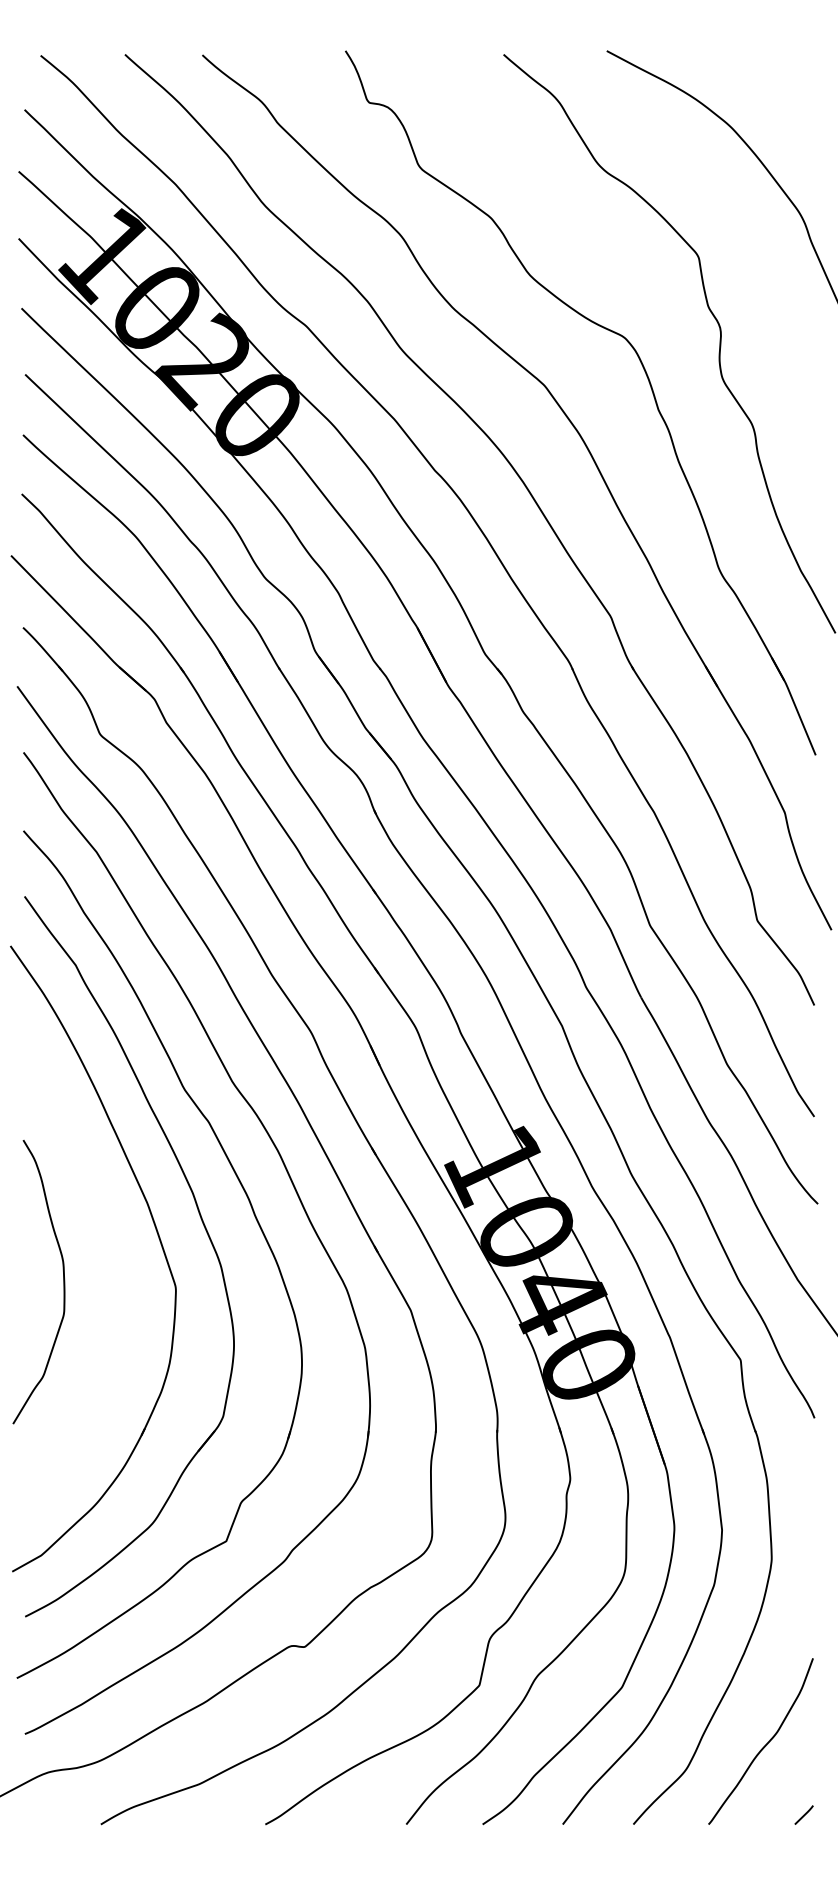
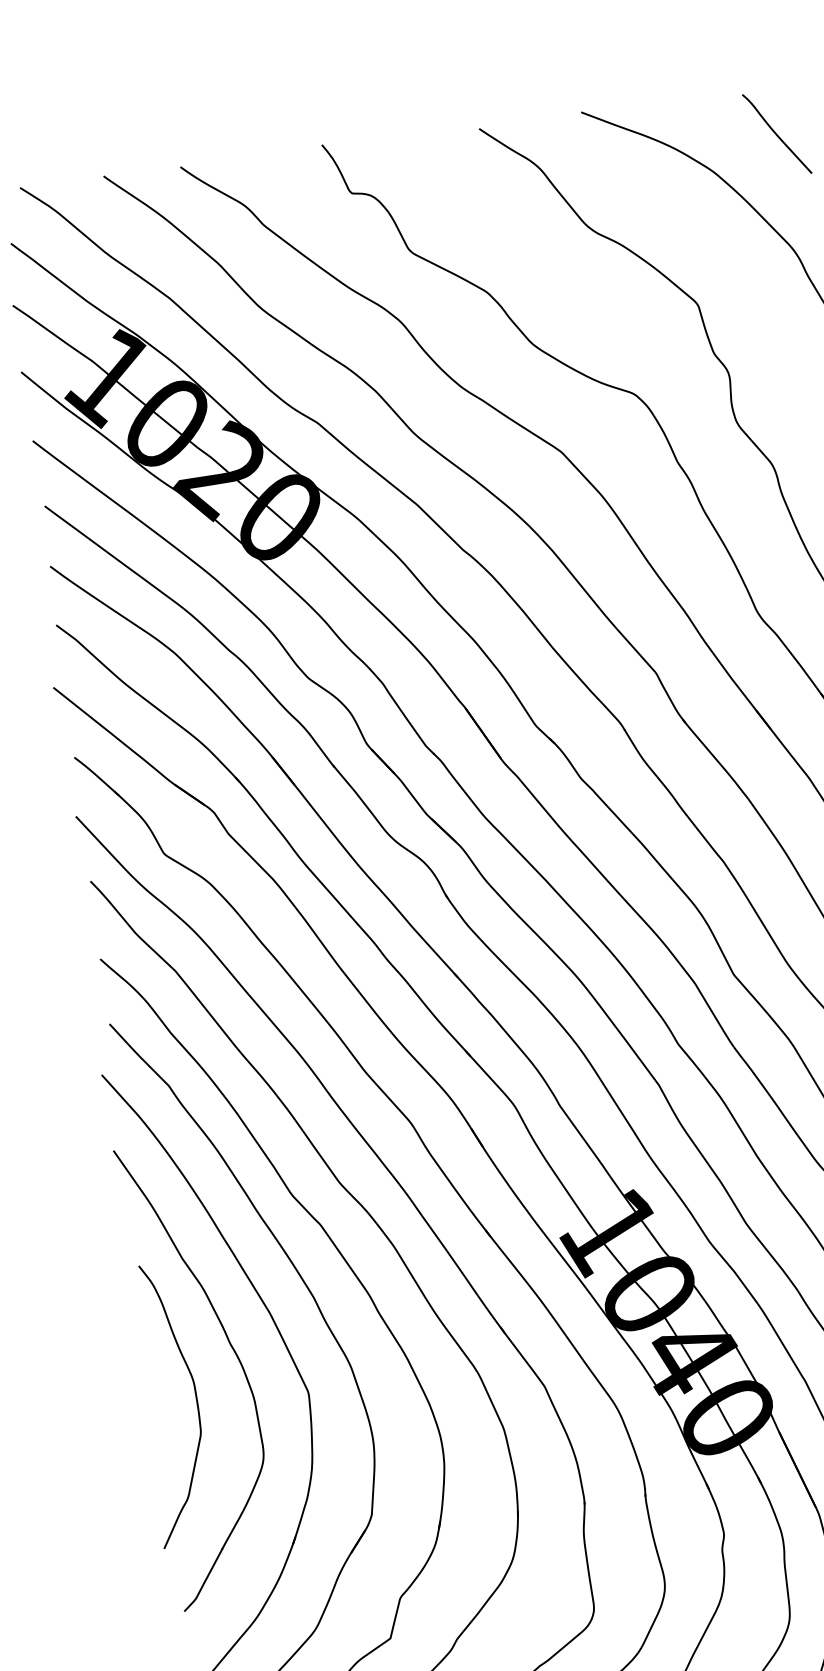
curve: (798, 96) -> (777, 133), added
part: (107, 1239) -> (234, 1353), added

